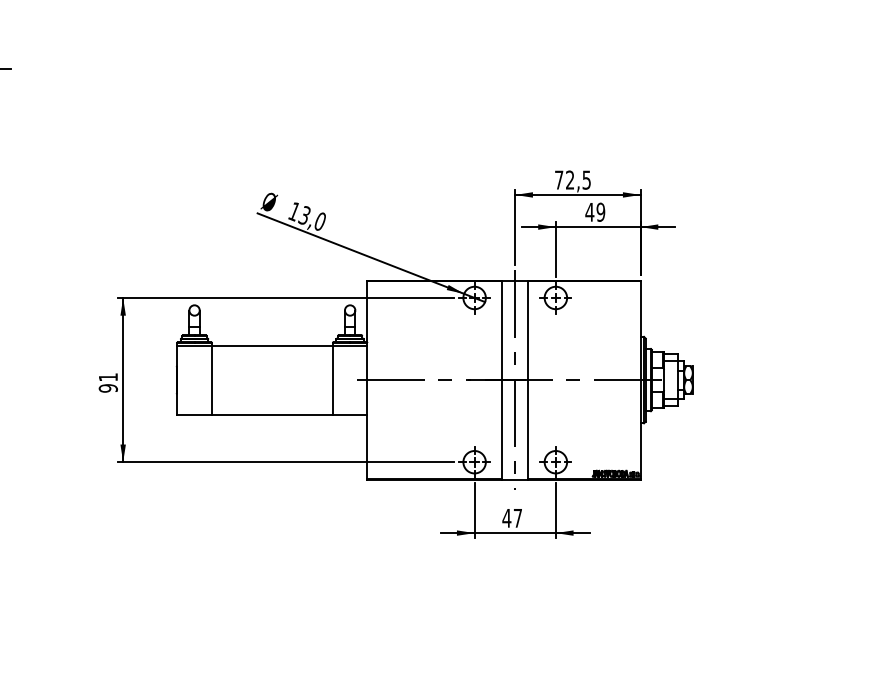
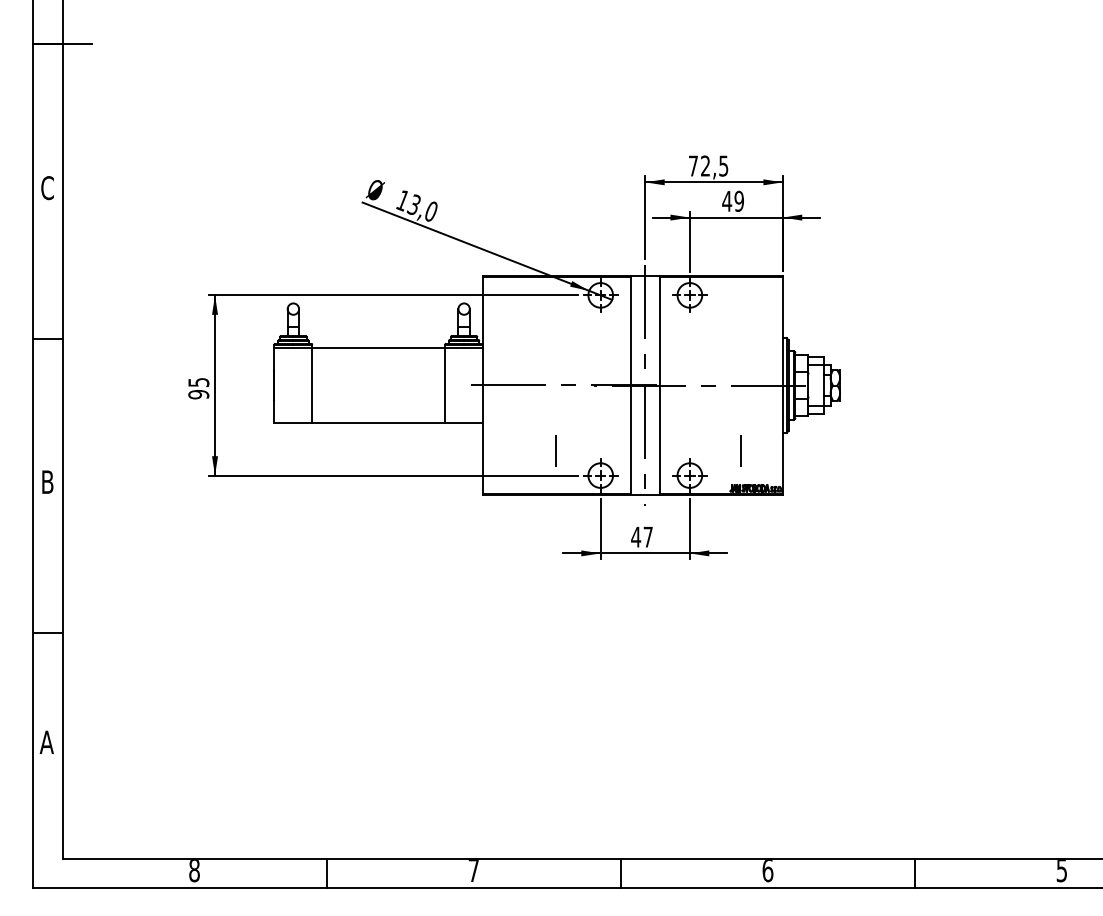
text: (108, 377) -> (198, 382), 91 -> 95
line: (602, 439) -> (740, 450), added
line: (434, 440) -> (556, 451), added

